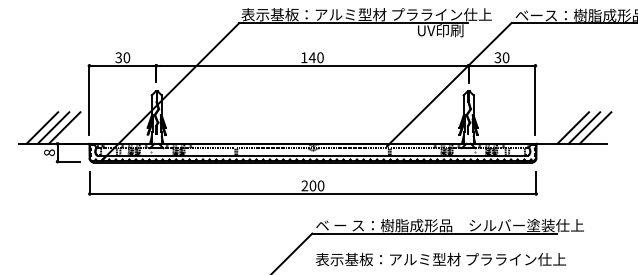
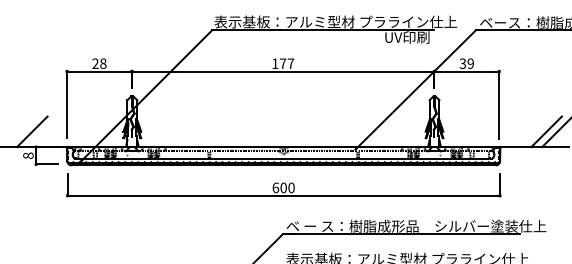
text: (122, 57) -> (99, 63), 30 -> 28
text: (315, 57) -> (286, 63), 140 -> 177
text: (505, 57) -> (470, 63), 30 -> 39
line: (42, 127) -> (21, 131), removed
line: (64, 127) -> (42, 131), removed
line: (573, 127) -> (536, 131), removed
text: (304, 185) -> (275, 187), 200 -> 600

